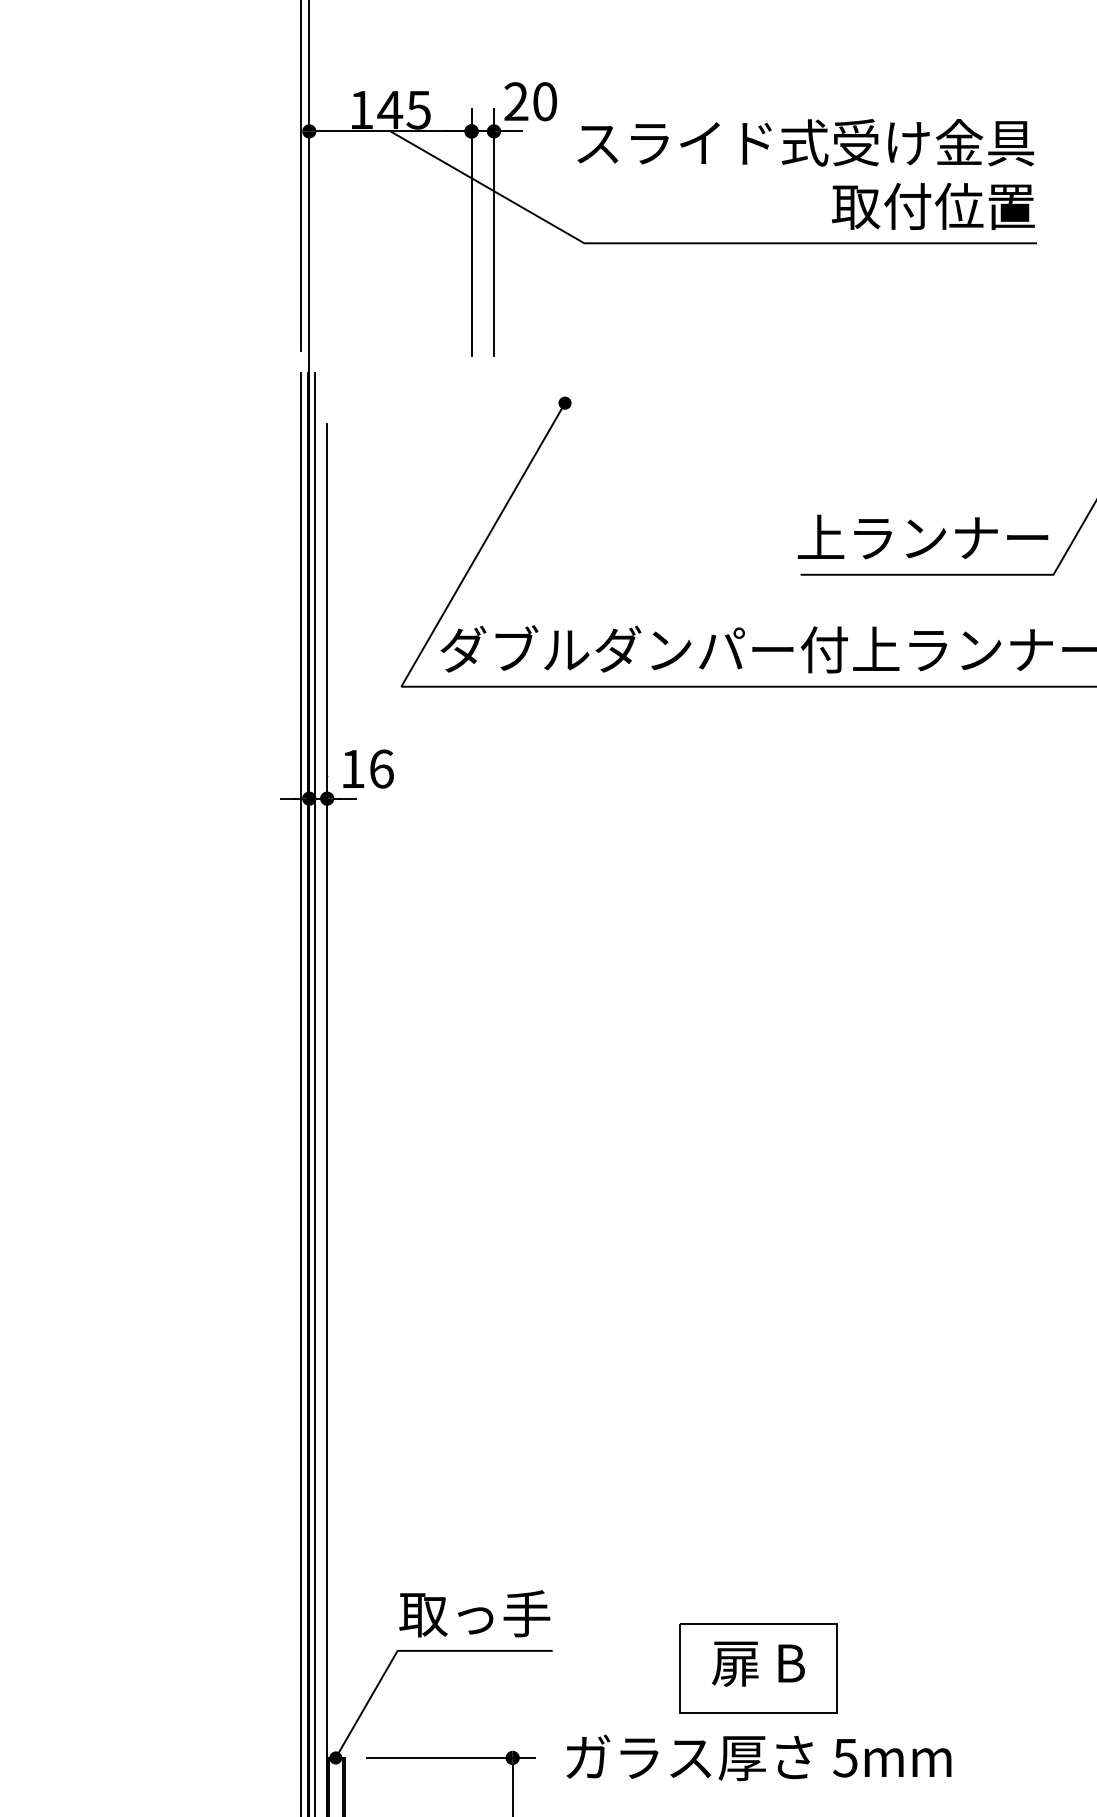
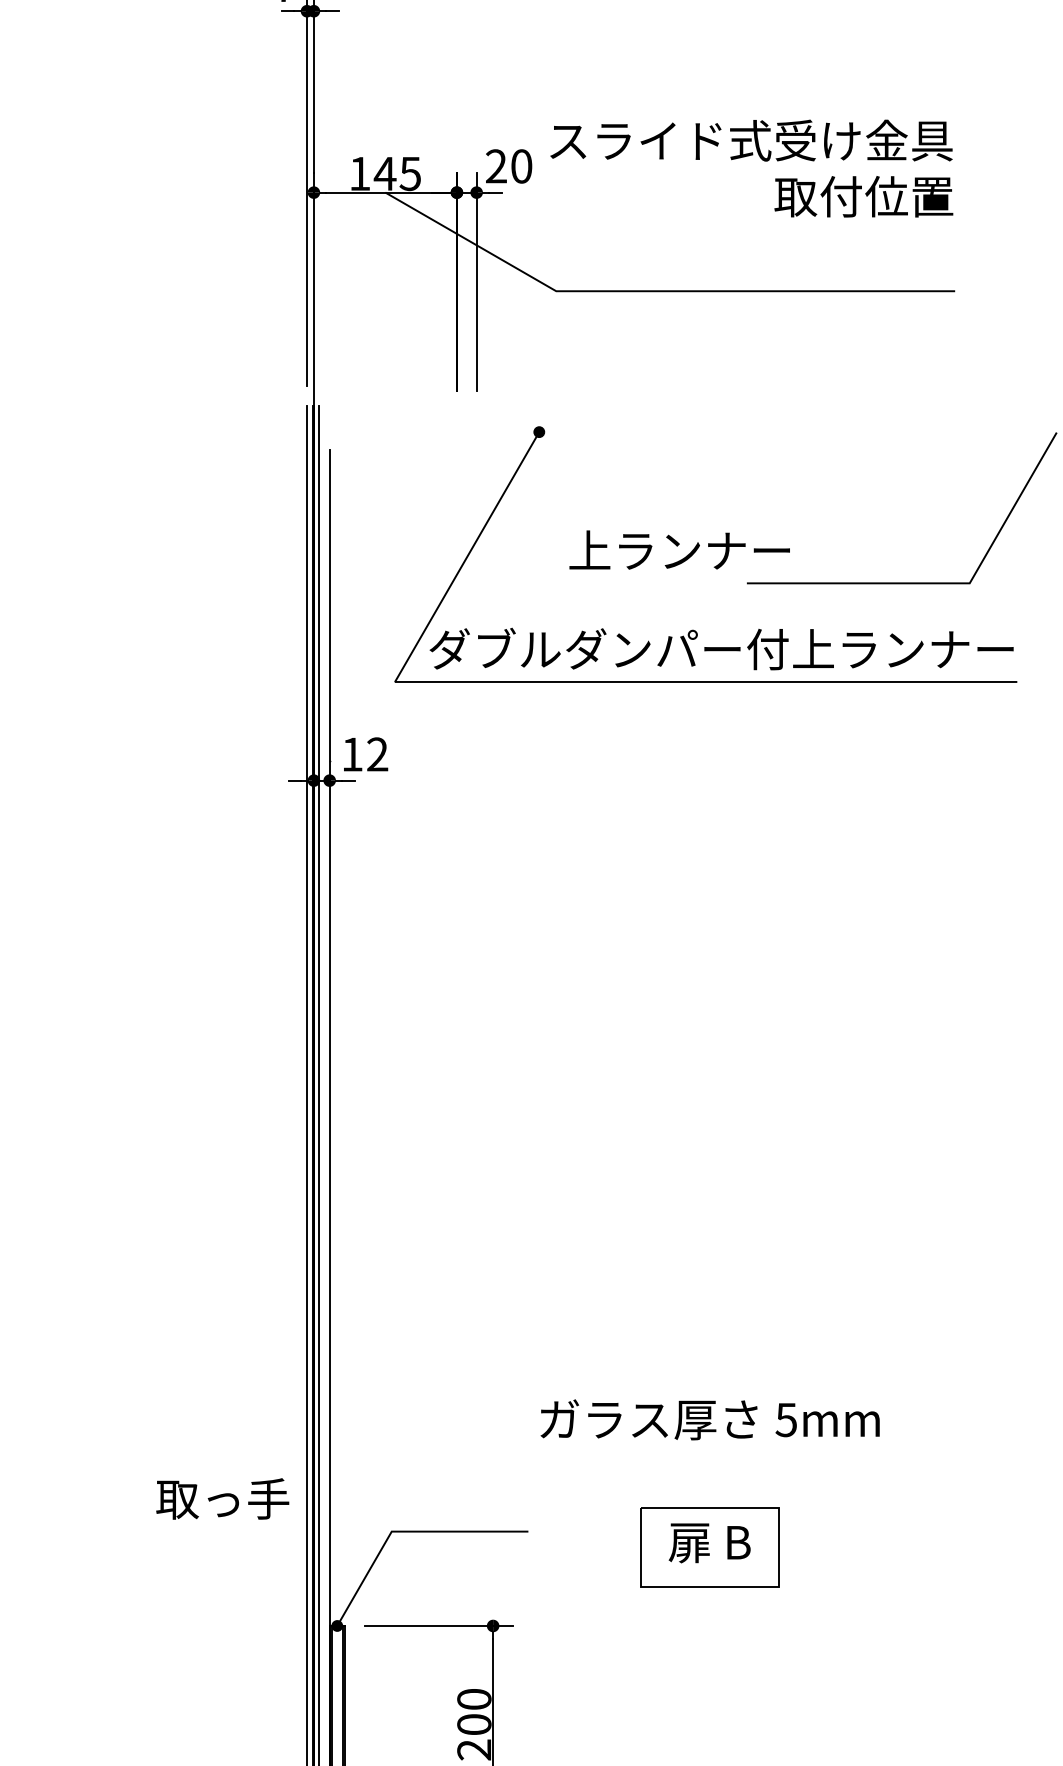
text: (805, 174) -> (751, 168), moved
text: (922, 536) -> (679, 549), moved
text: (381, 769) -> (377, 754), 16 -> 12
text: (474, 1613) -> (222, 1498), moved
text: (758, 1757) -> (709, 1419), moved

